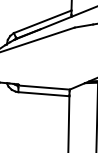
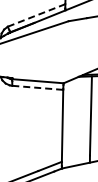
line: (42, 21) -> (36, 15), solid -> dashed
line: (43, 93) -> (37, 87), solid -> dashed

